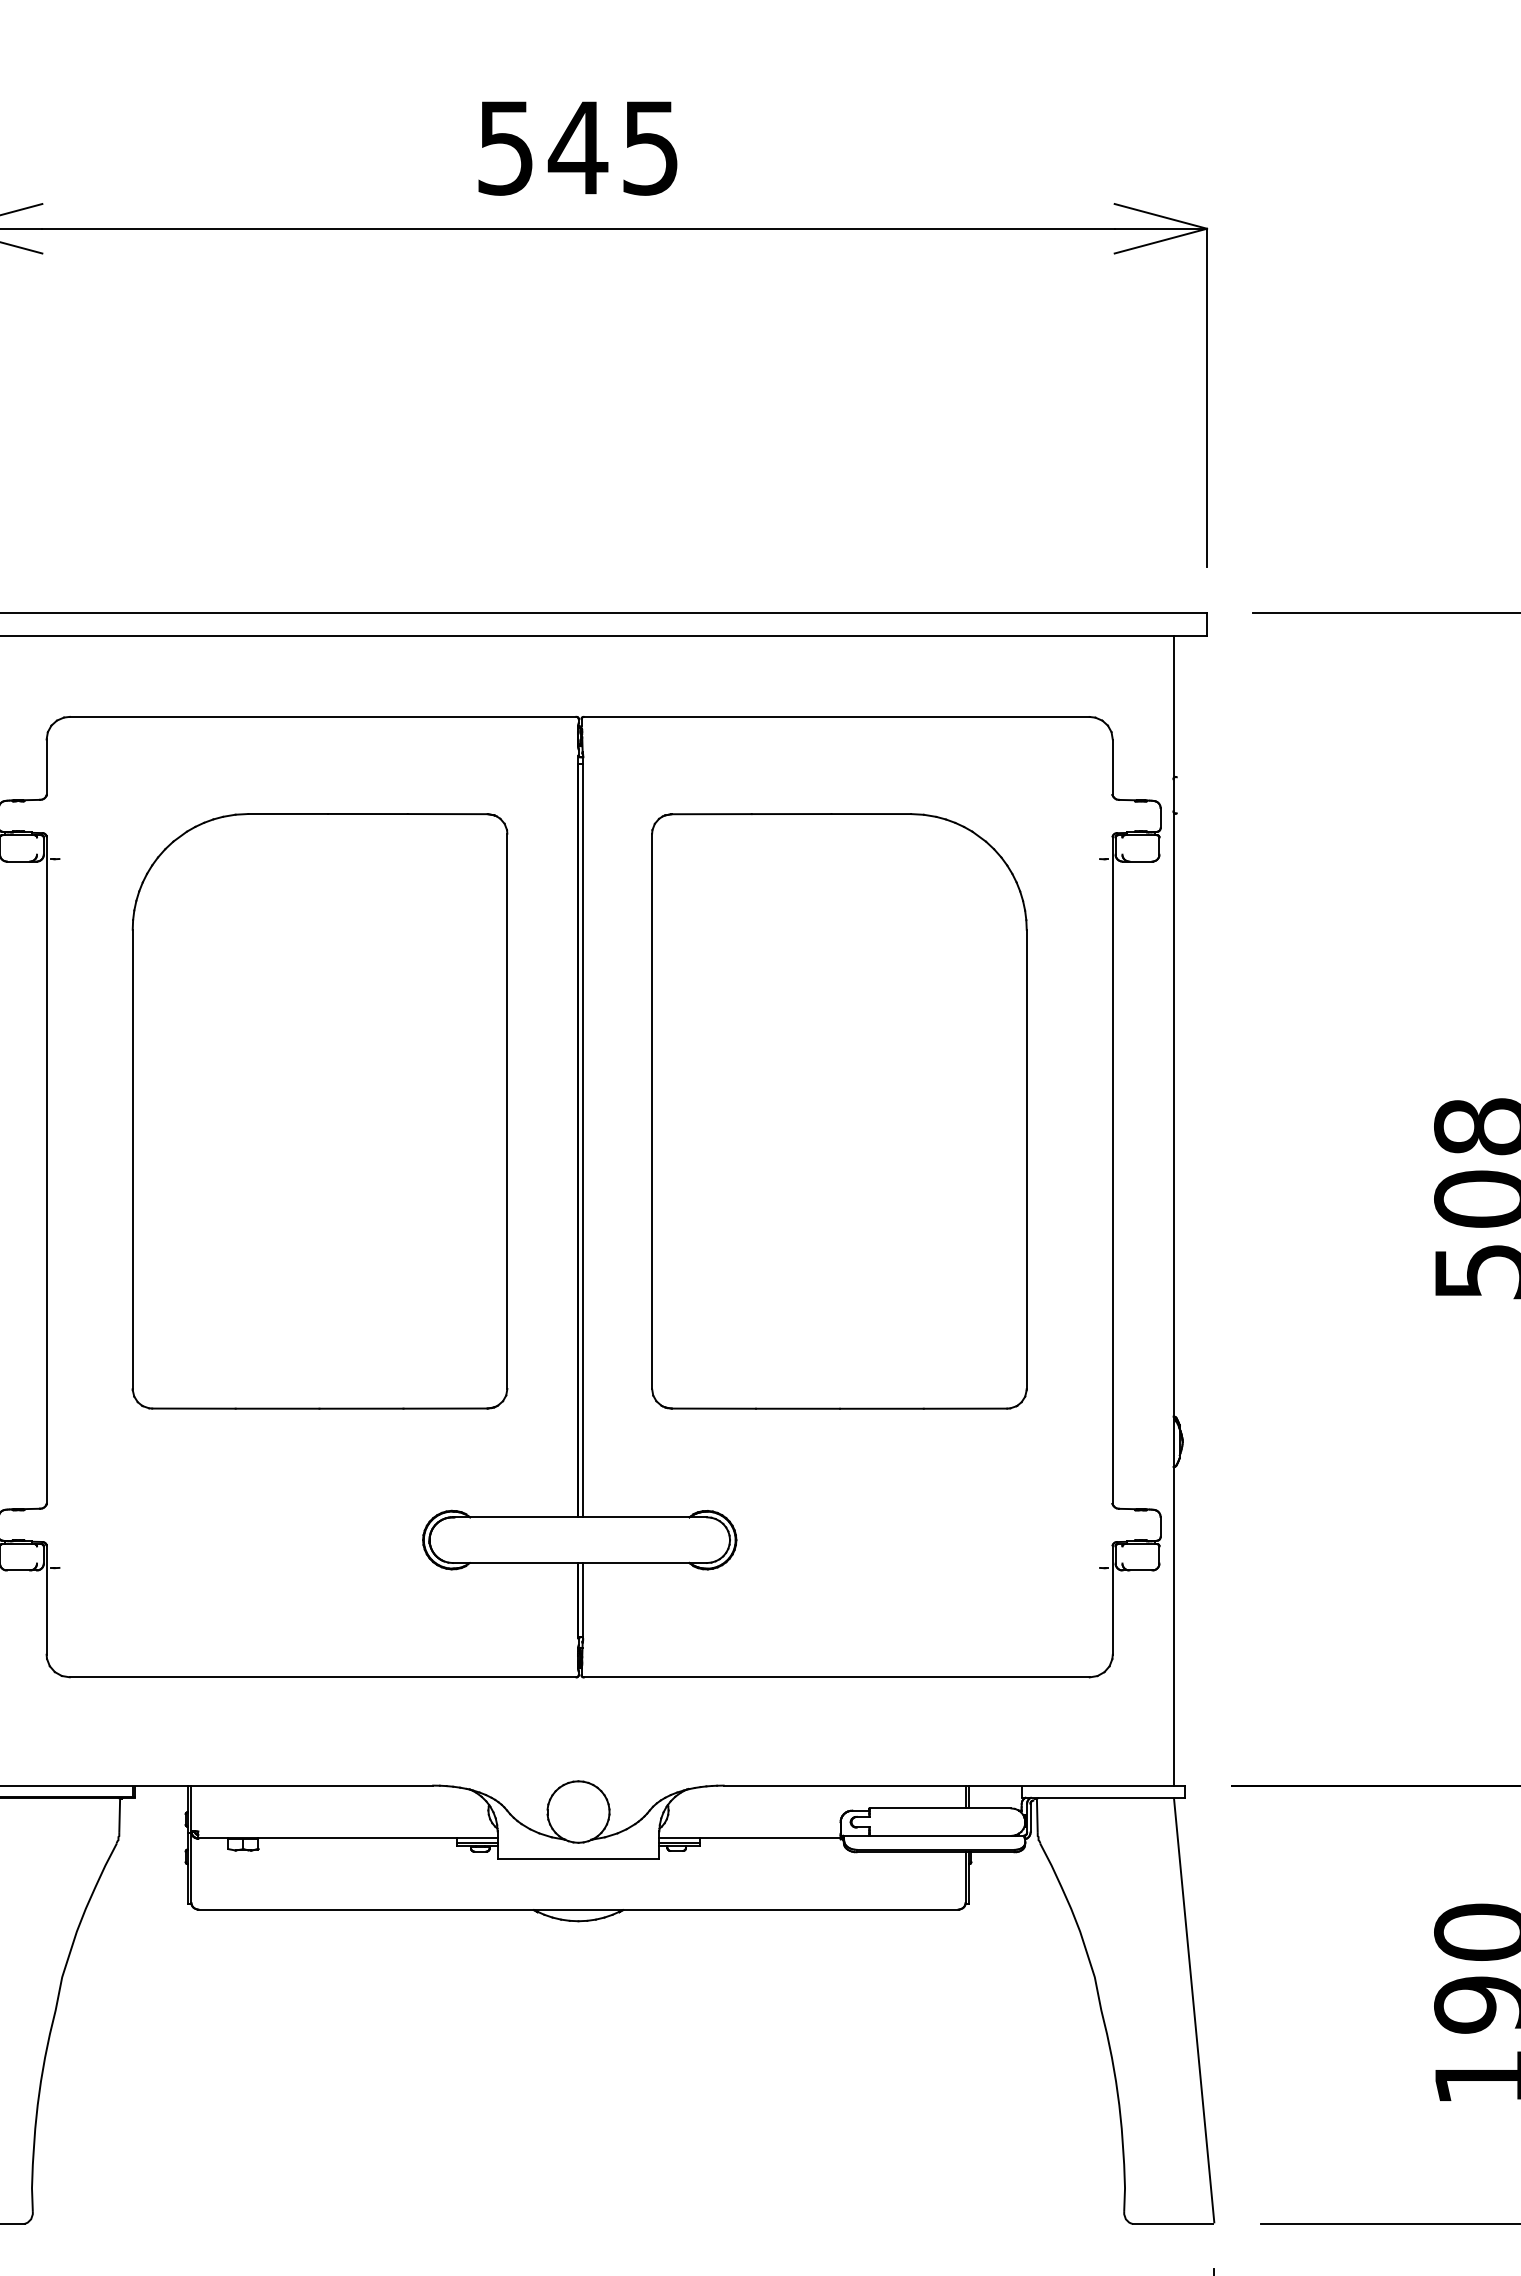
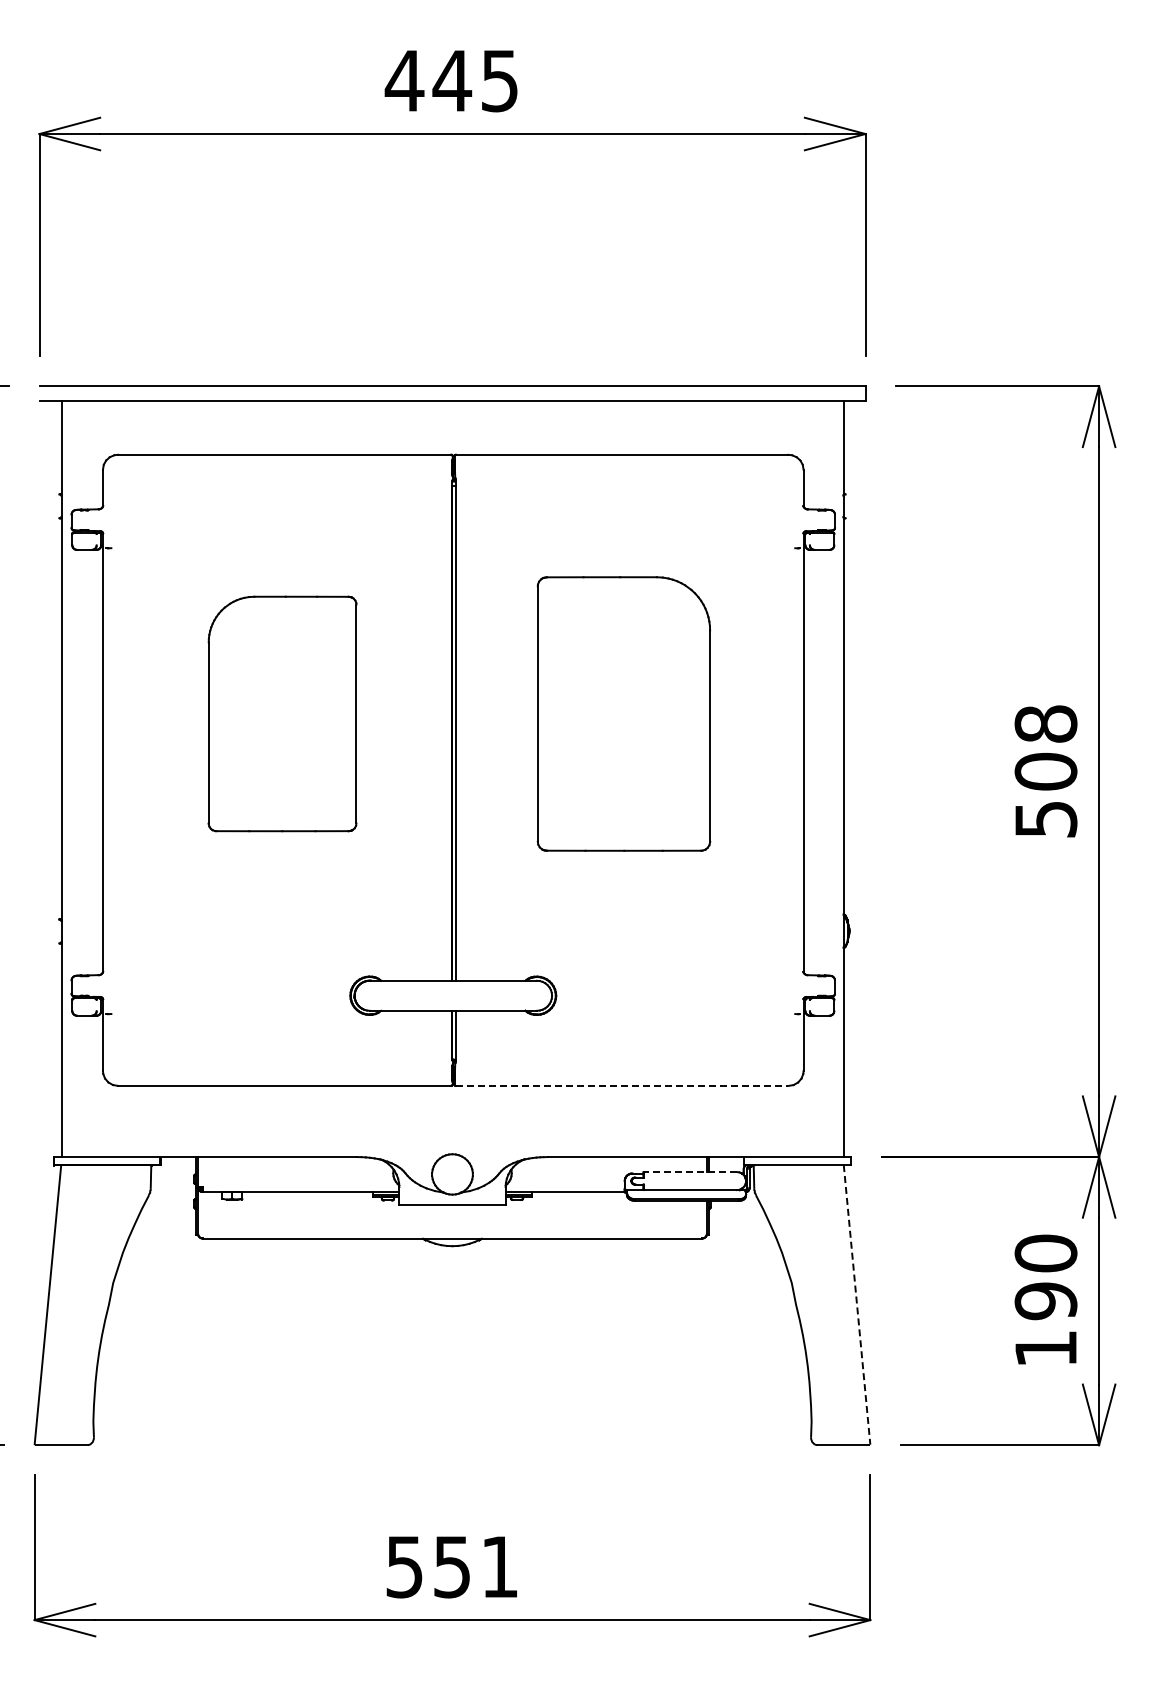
text: (505, 148) -> (404, 81), 545 -> 445
part: (319, 1110) -> (282, 713), size x0.6
part: (838, 1110) -> (623, 713), size x0.7
line: (837, 1676) -> (622, 1085), solid -> dashed
line: (940, 1809) -> (690, 1172), solid -> dashed
line: (1194, 2011) -> (857, 1305), solid -> dashed

